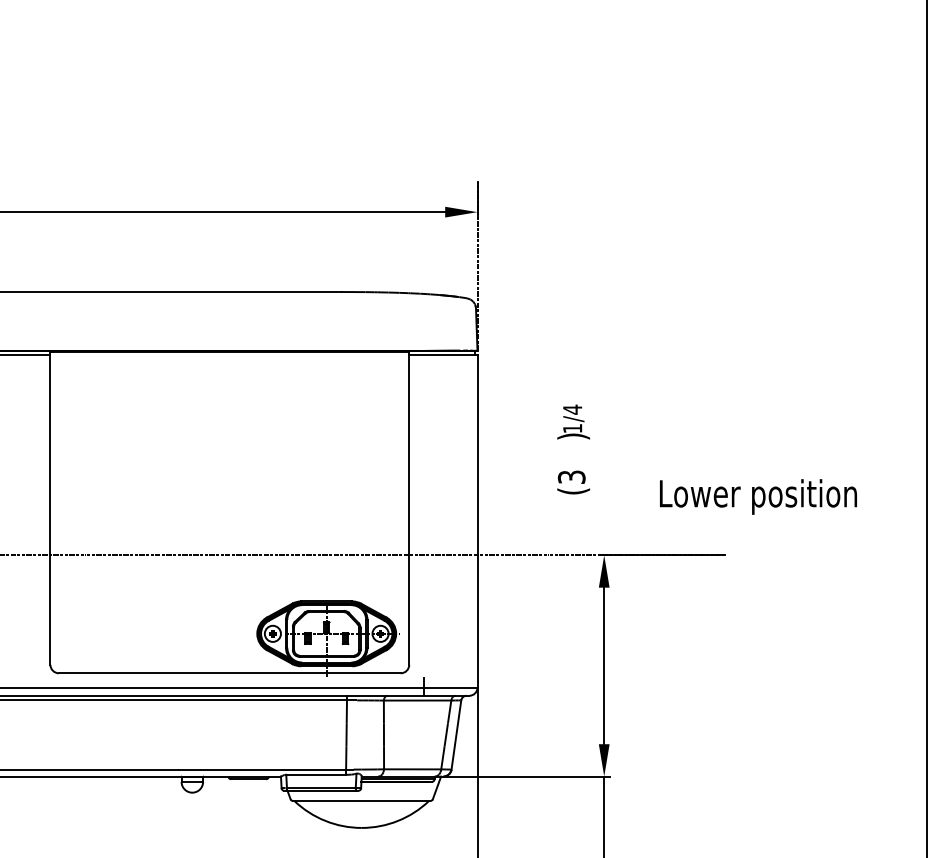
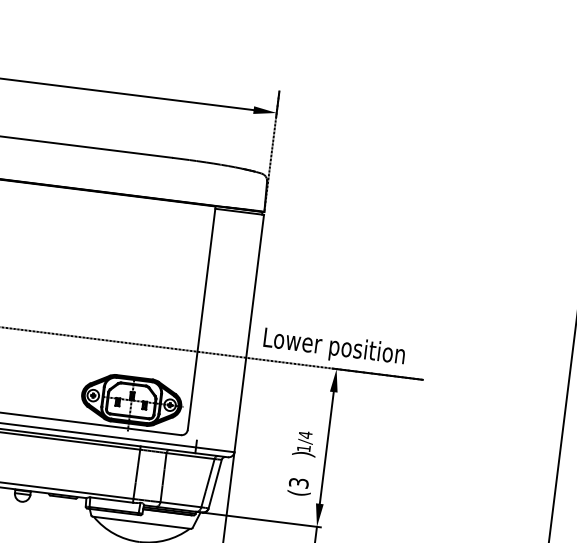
text: (573, 449) -> (302, 463), moved
text: (758, 496) -> (334, 347), moved

